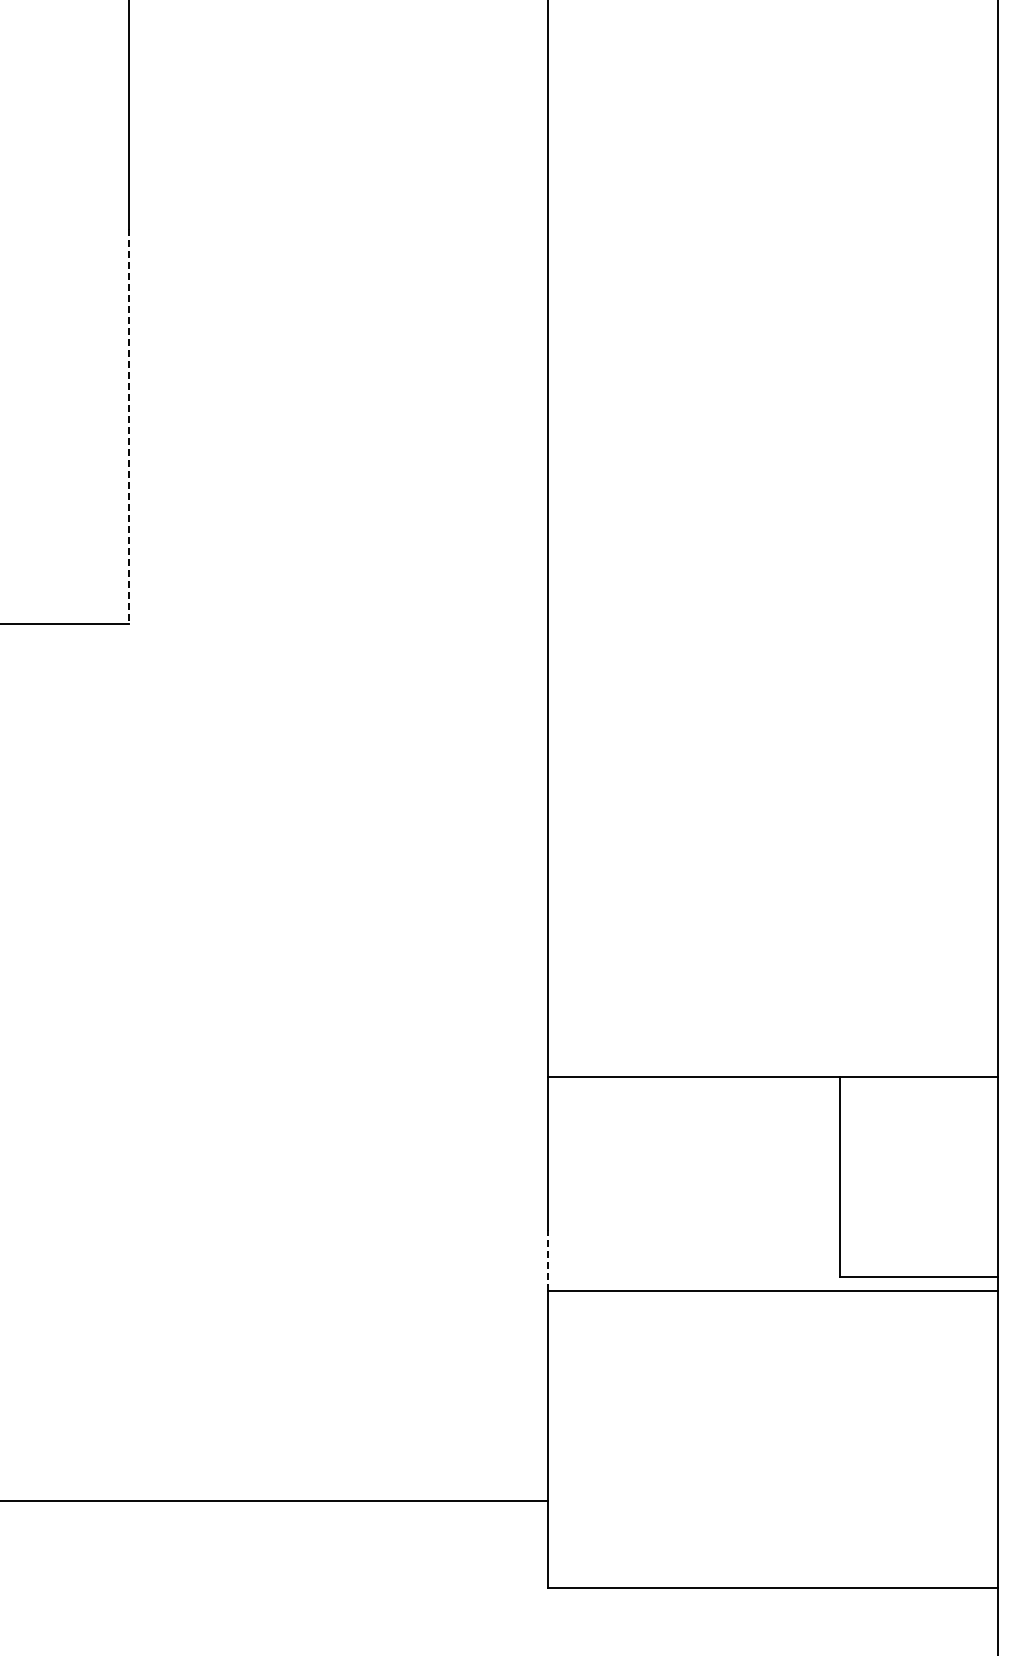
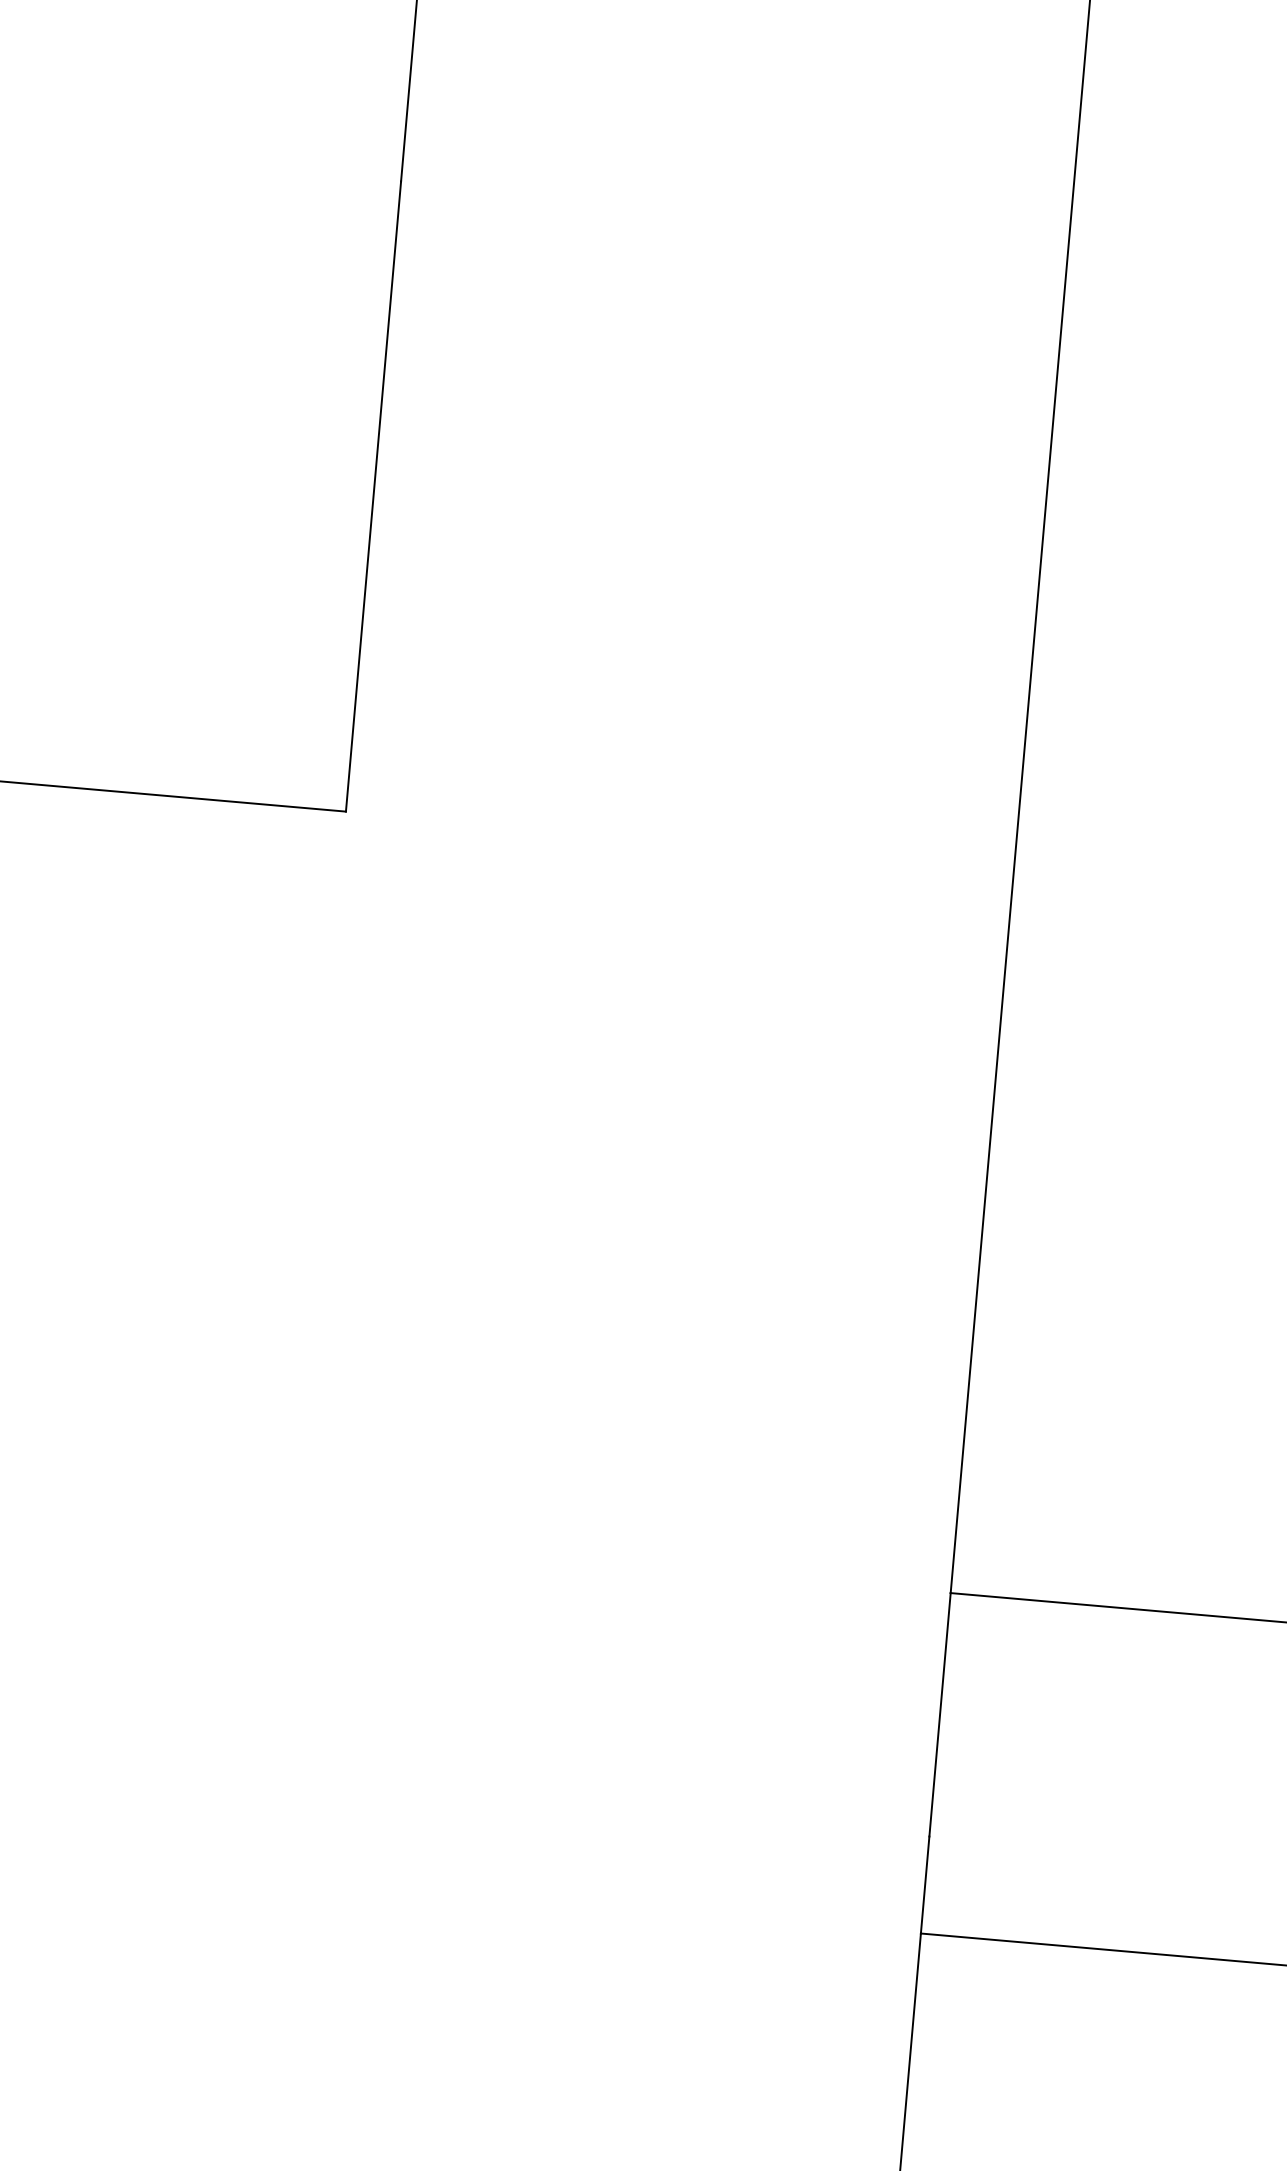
line: (129, 426) -> (373, 496), dashed -> solid
line: (548, 1259) -> (925, 1883), dashed -> solid

